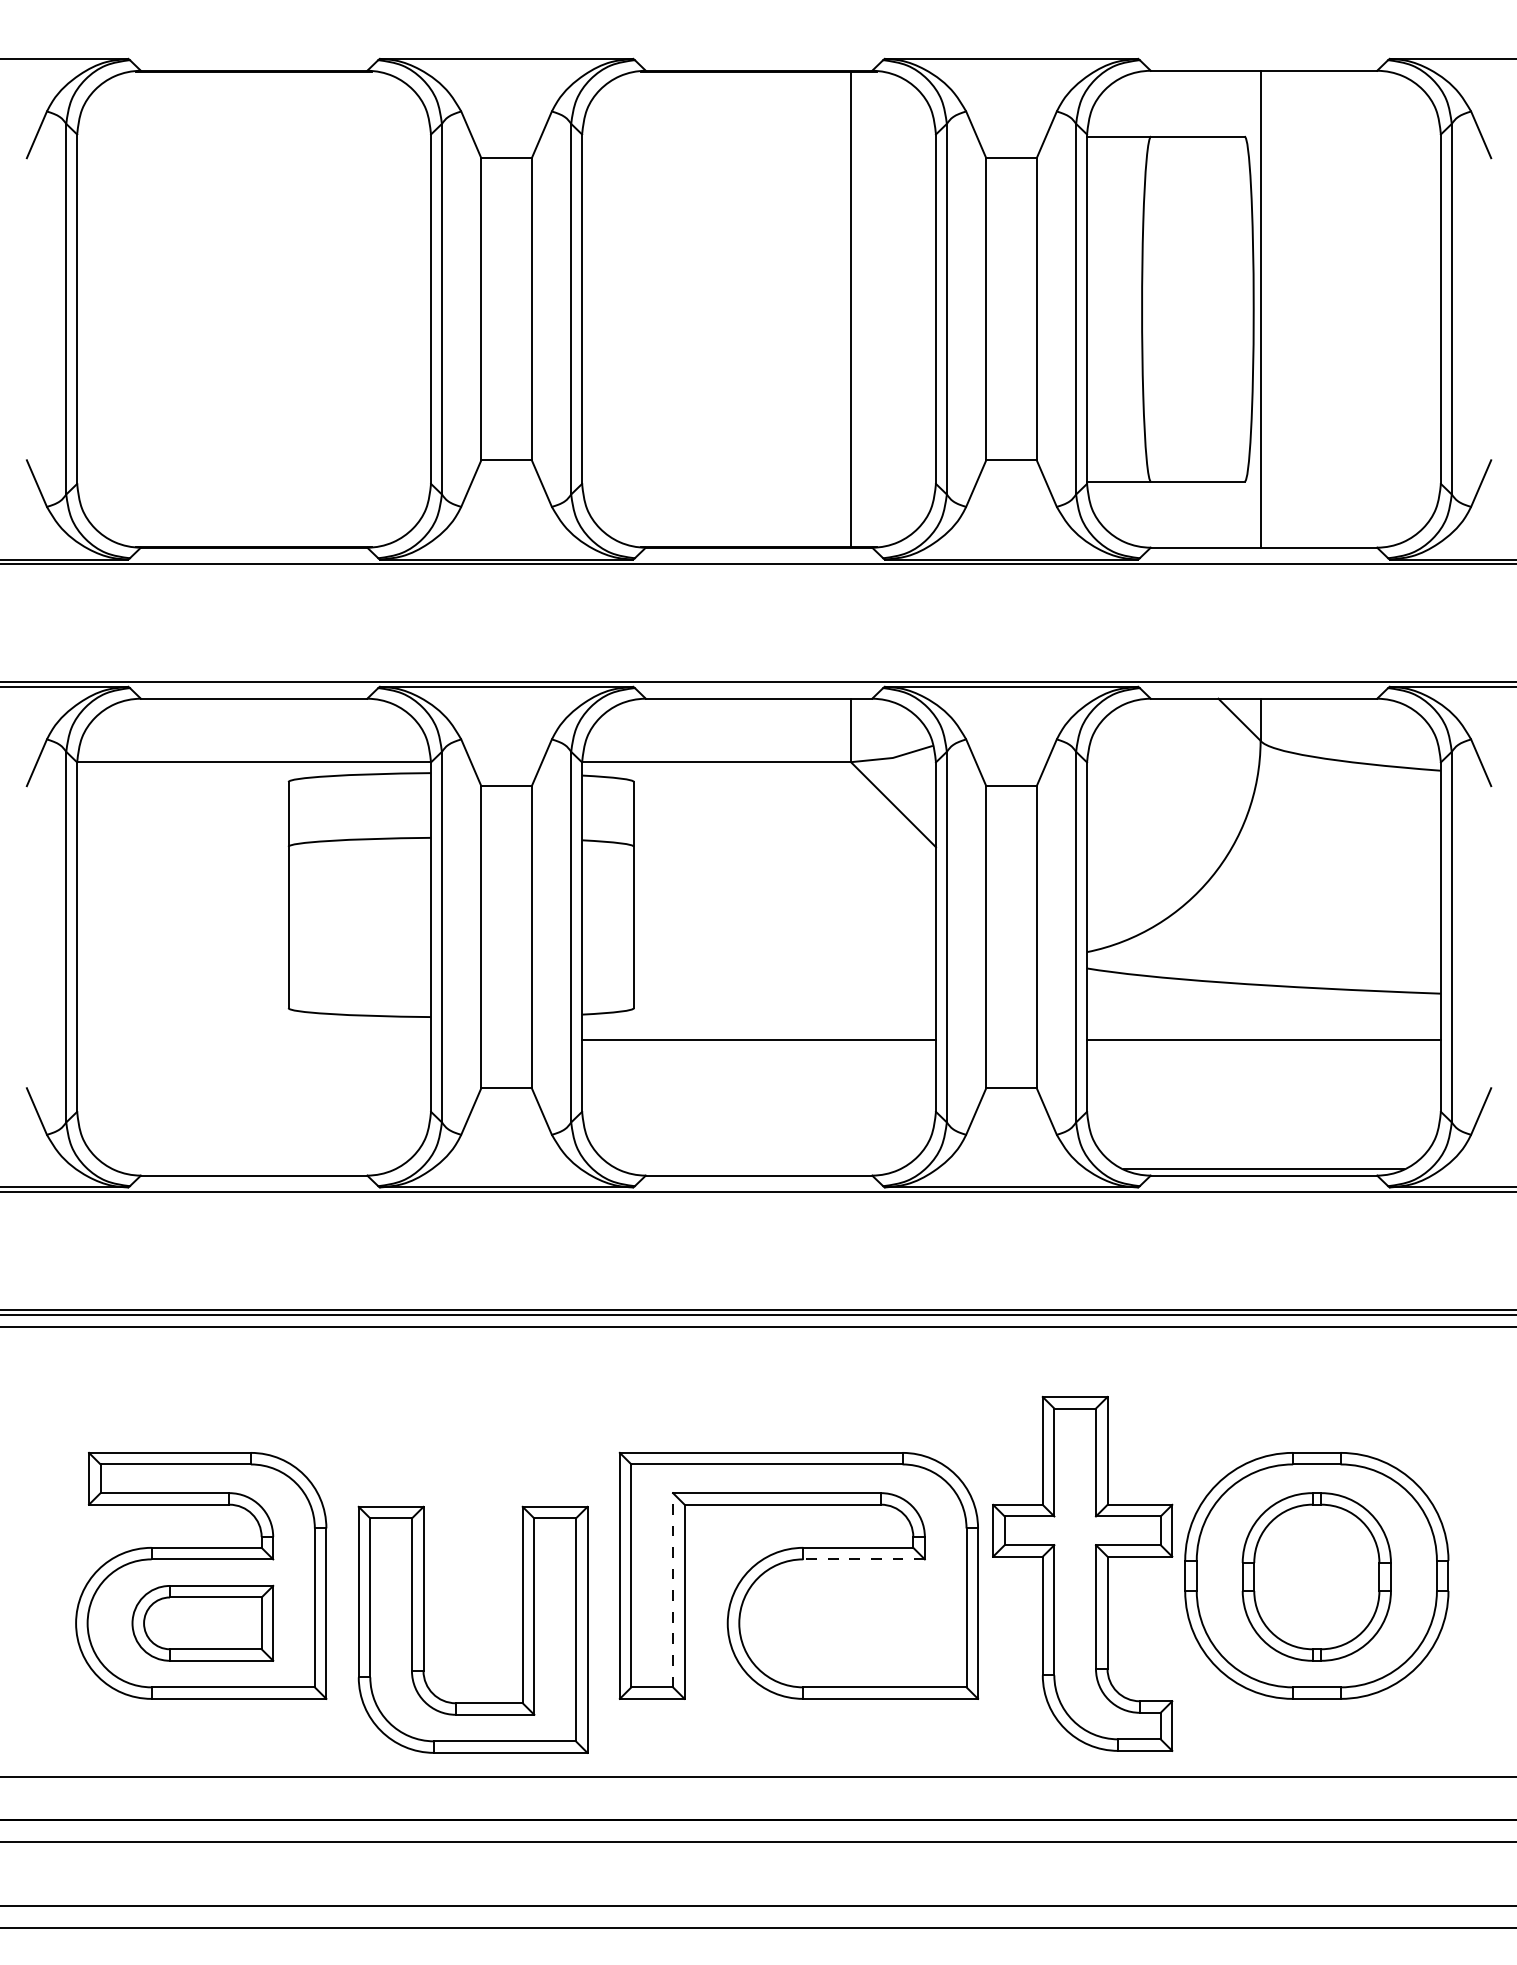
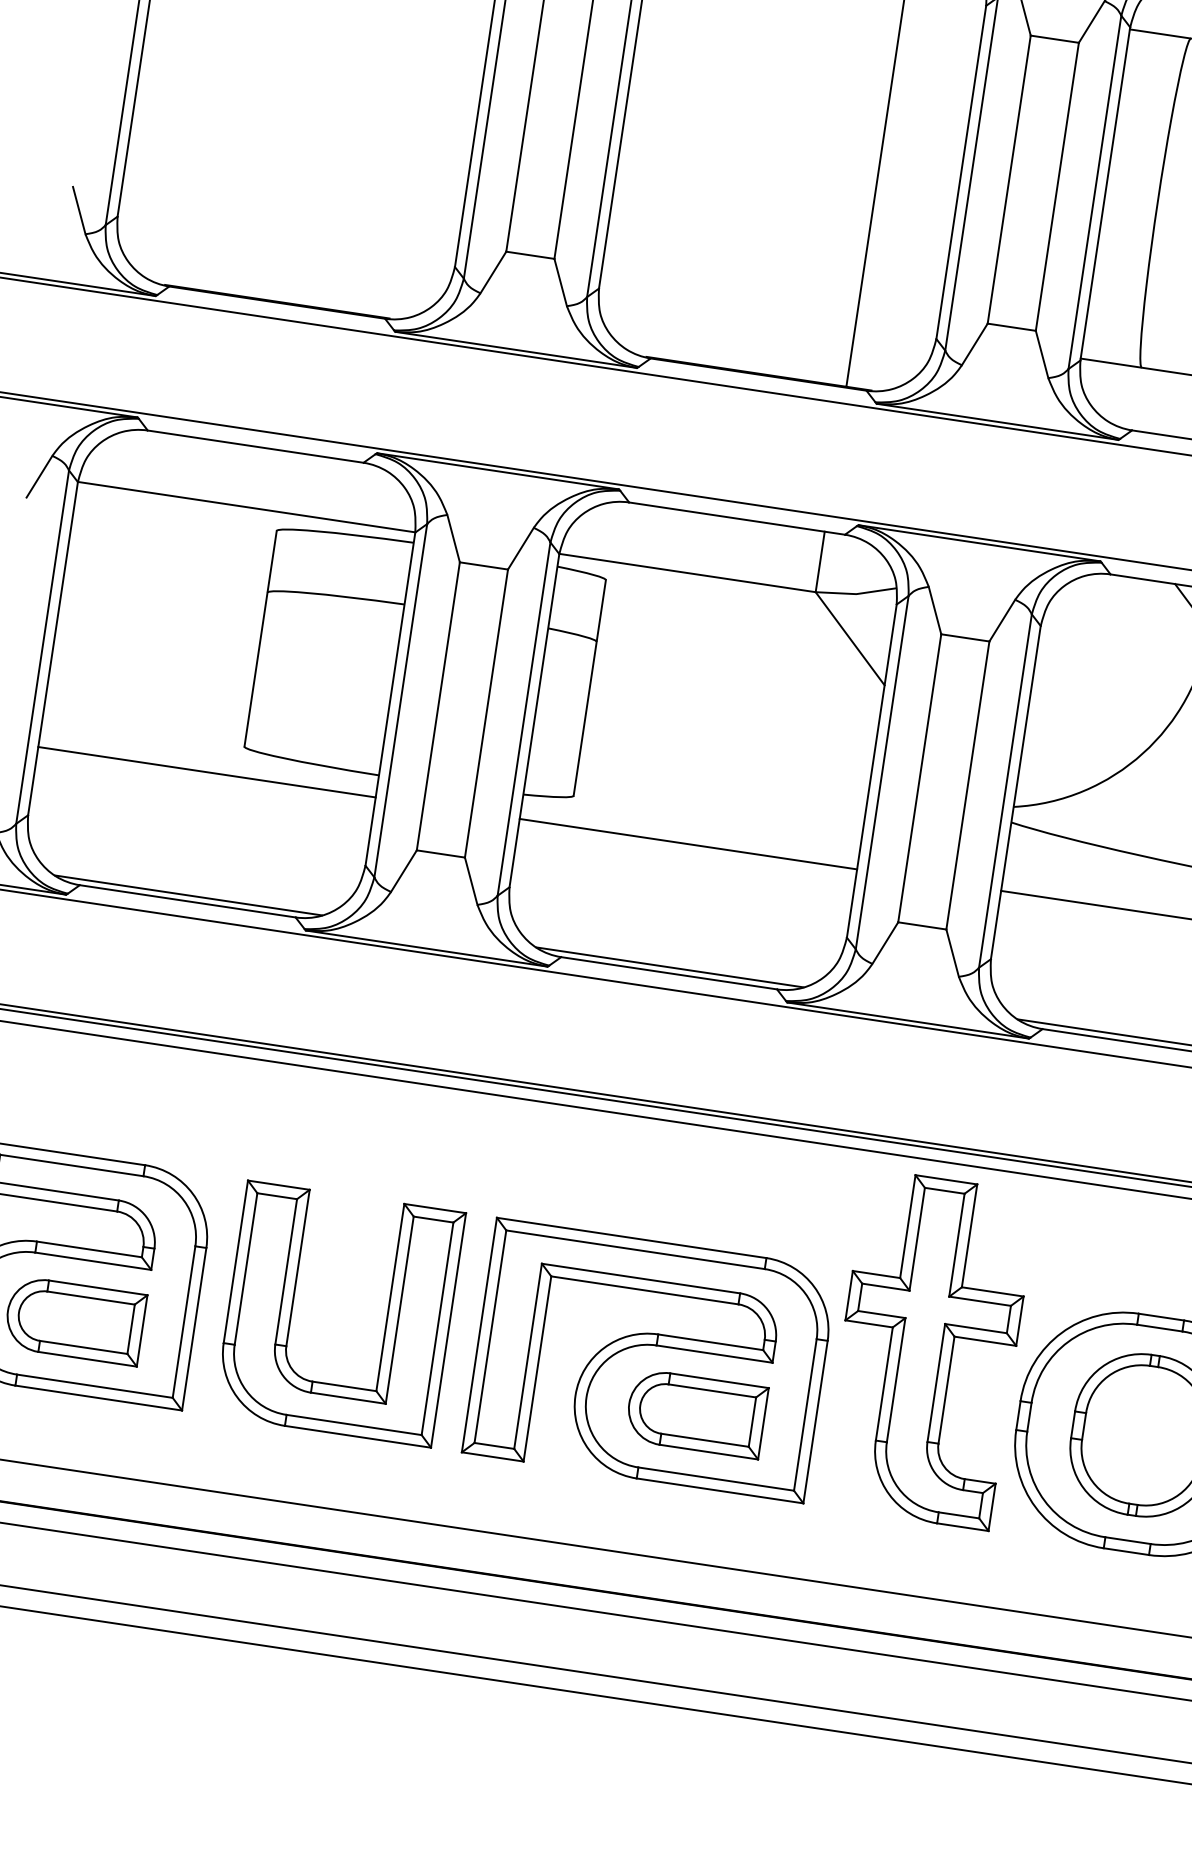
line: (254, 1040) -> (207, 772), added
line: (254, 1169) -> (188, 895), added
line: (759, 1169) -> (670, 967), added
line: (864, 1559) -> (714, 1354), dashed -> solid
part: (1082, 1573) -> (928, 1349), moved
line: (673, 1589) -> (528, 1355), dashed -> solid
part: (854, 1622) -> (696, 1412), added
part: (424, 1629) -> (293, 1306), moved

